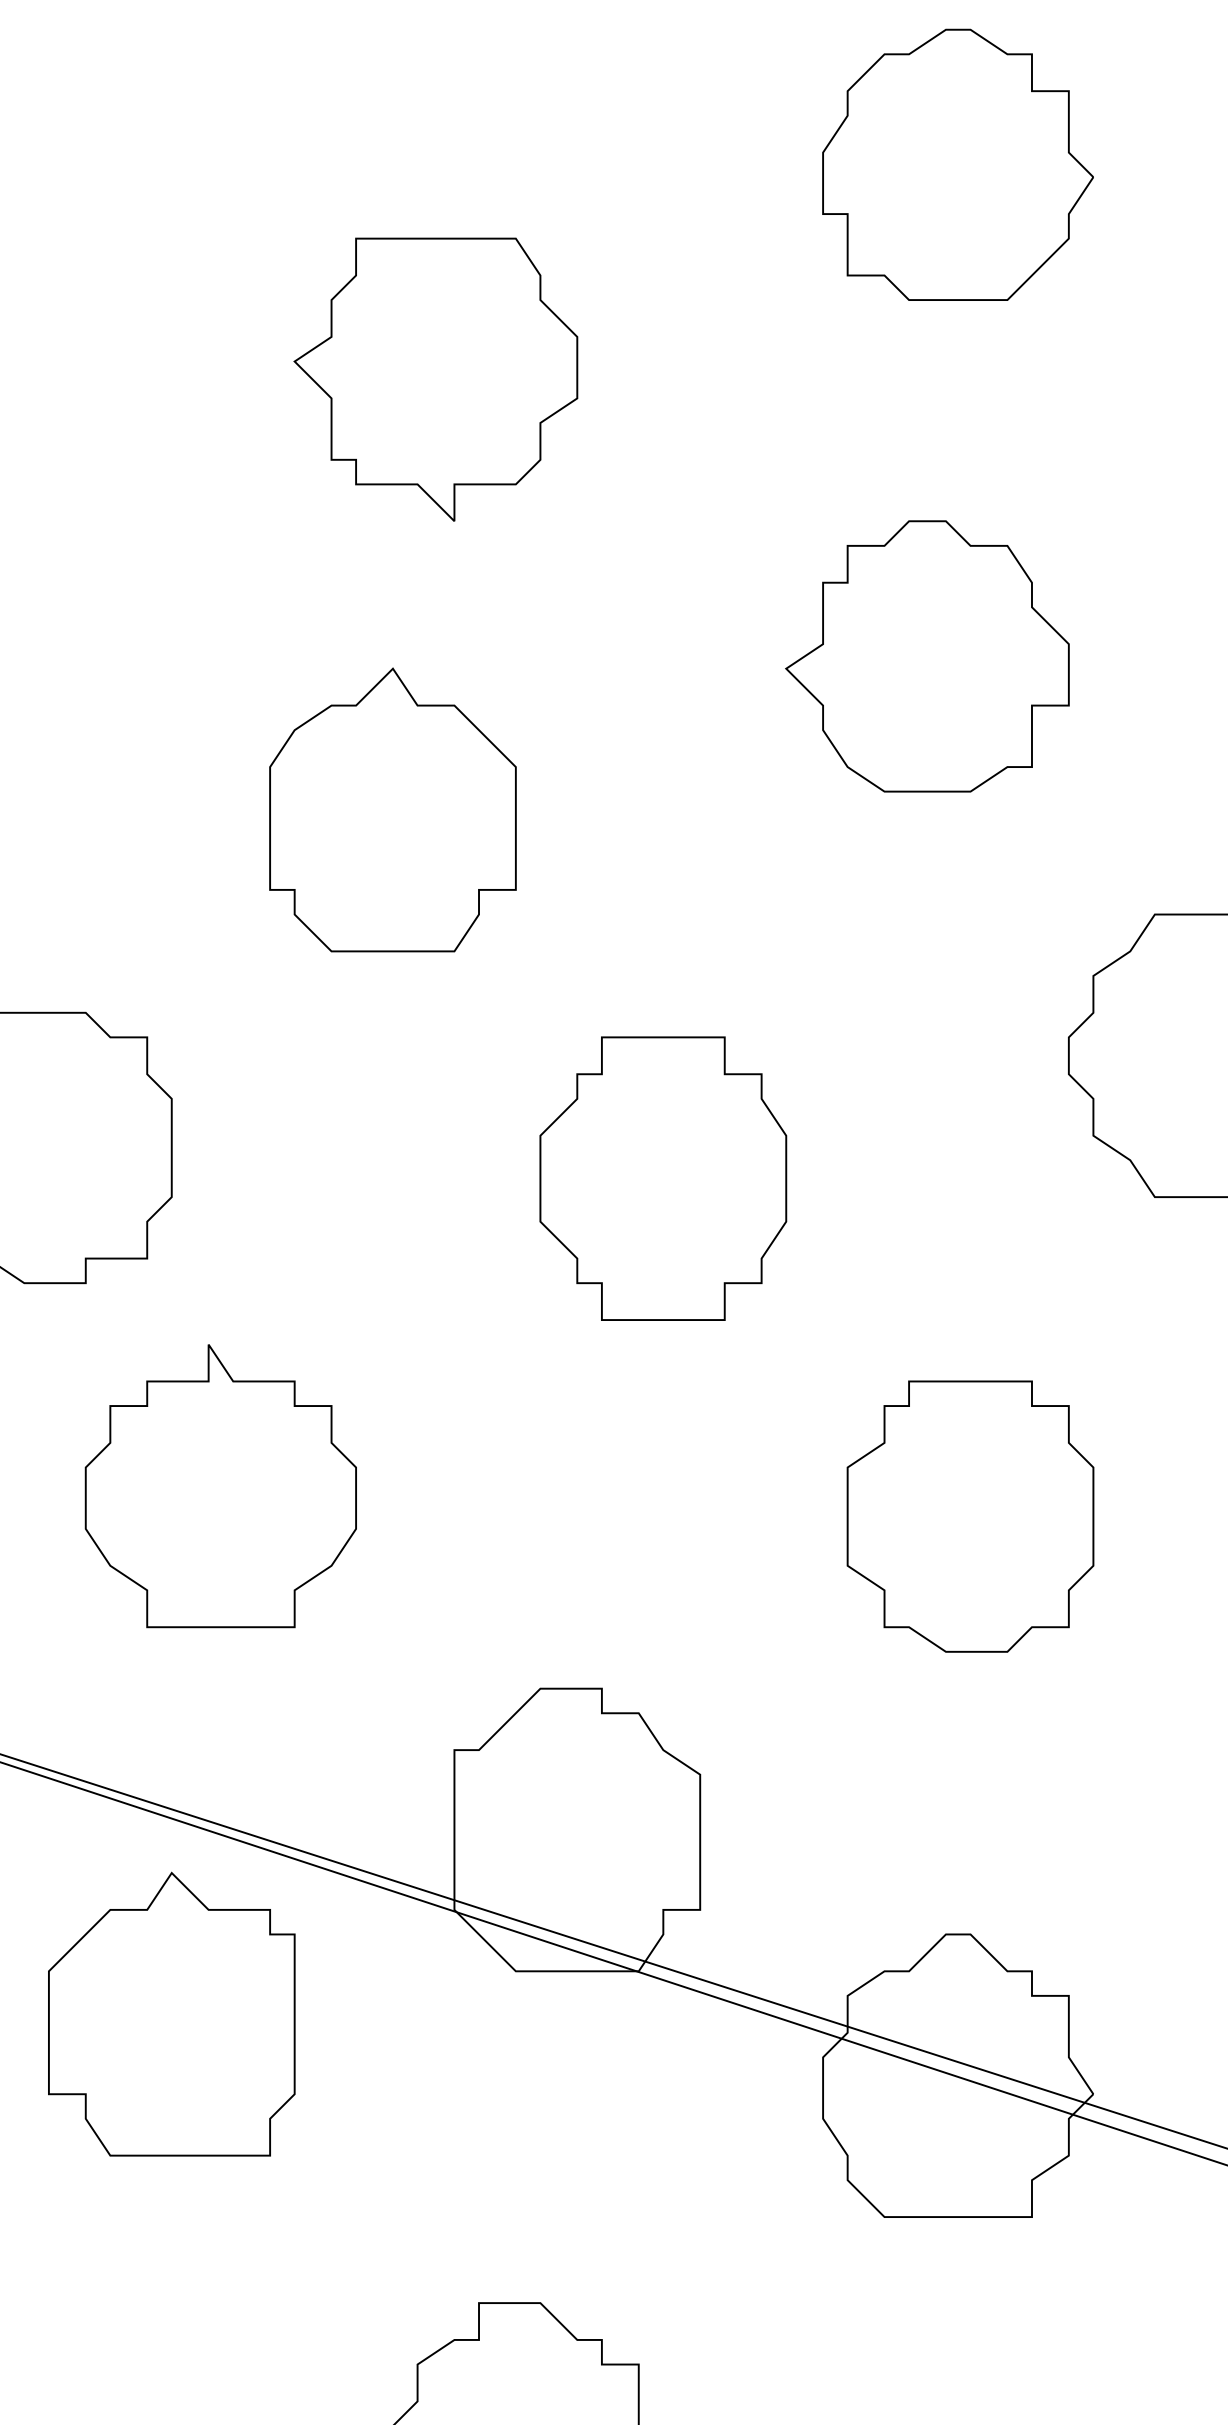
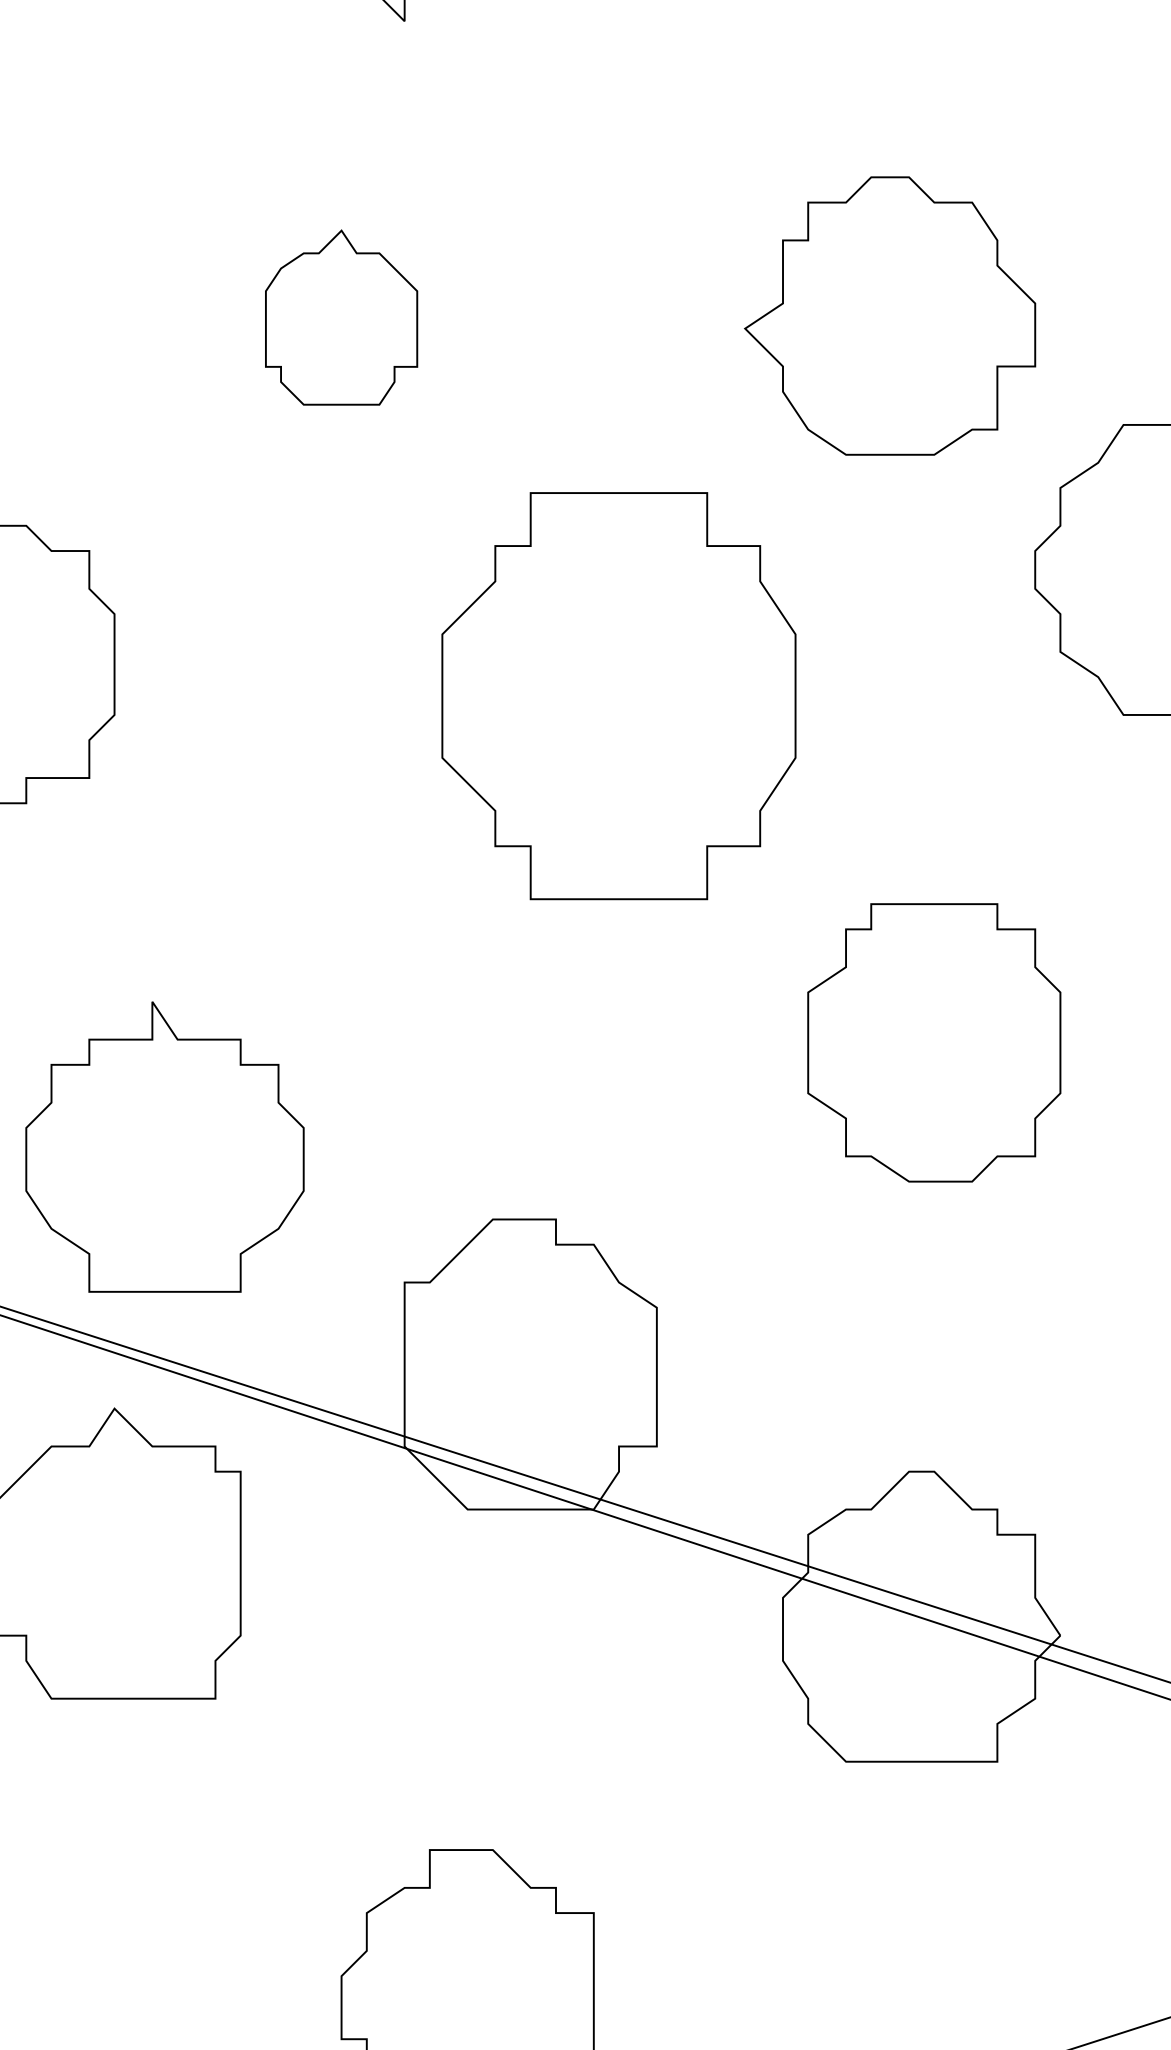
part: (927, 656) -> (890, 316), moved
part: (392, 809) -> (341, 317), size x0.6
part: (663, 1178) -> (619, 695), size x1.4
part: (220, 1486) -> (164, 1147), moved

